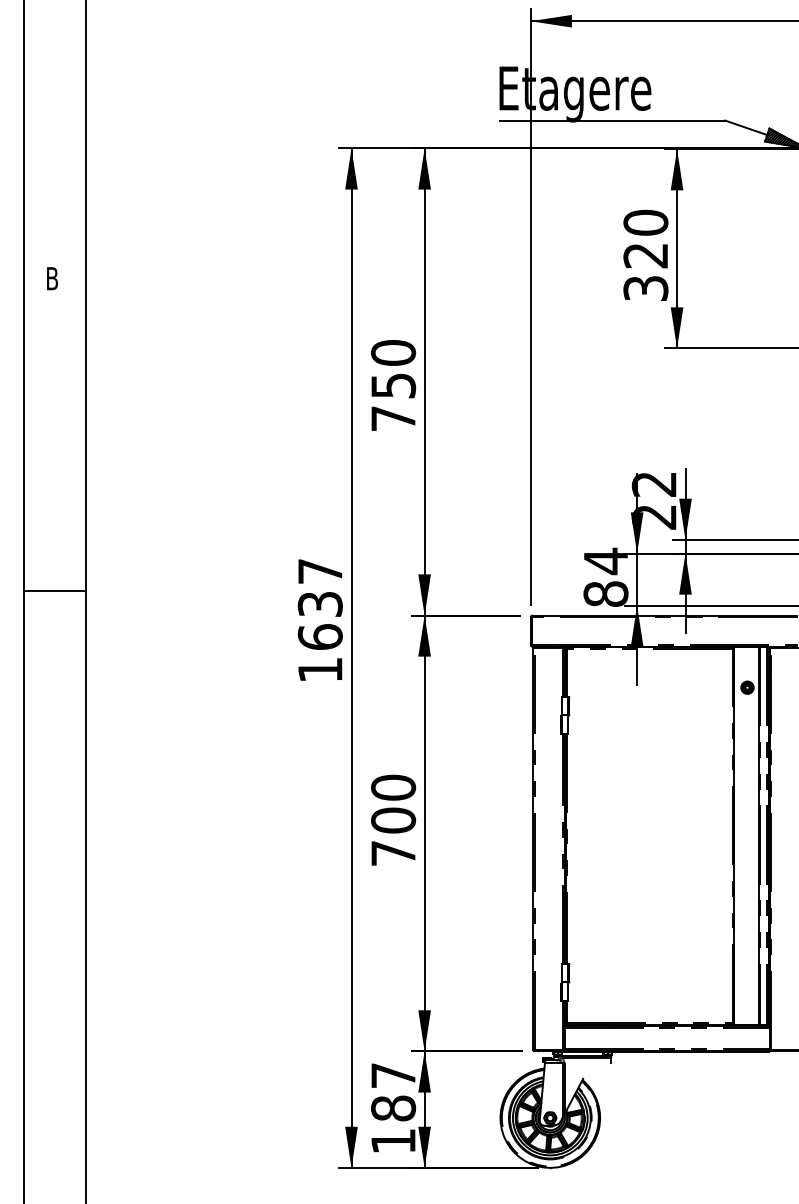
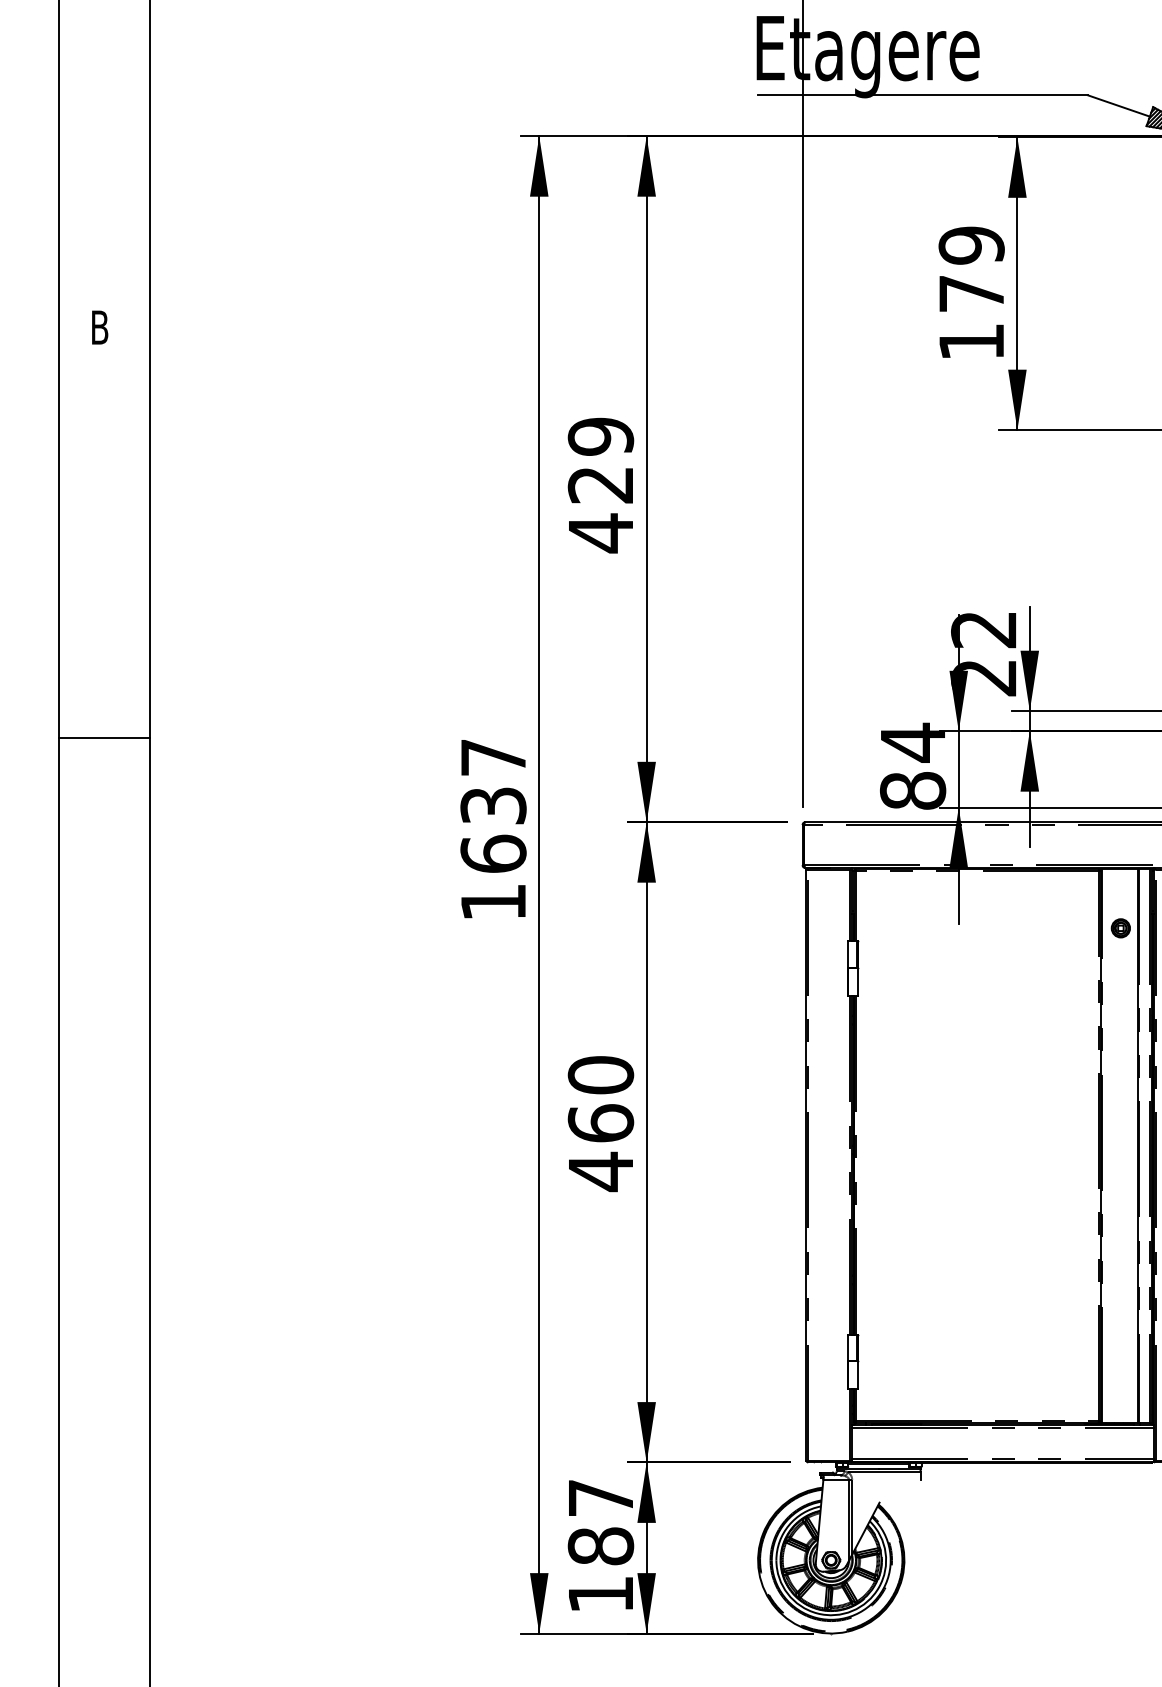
text: (645, 254) -> (971, 292), 320 -> 179
text: (393, 386) -> (600, 485), 750 -> 429
line: (55, 591) -> (104, 738), moved
text: (393, 837) -> (600, 1148), 700 -> 460

